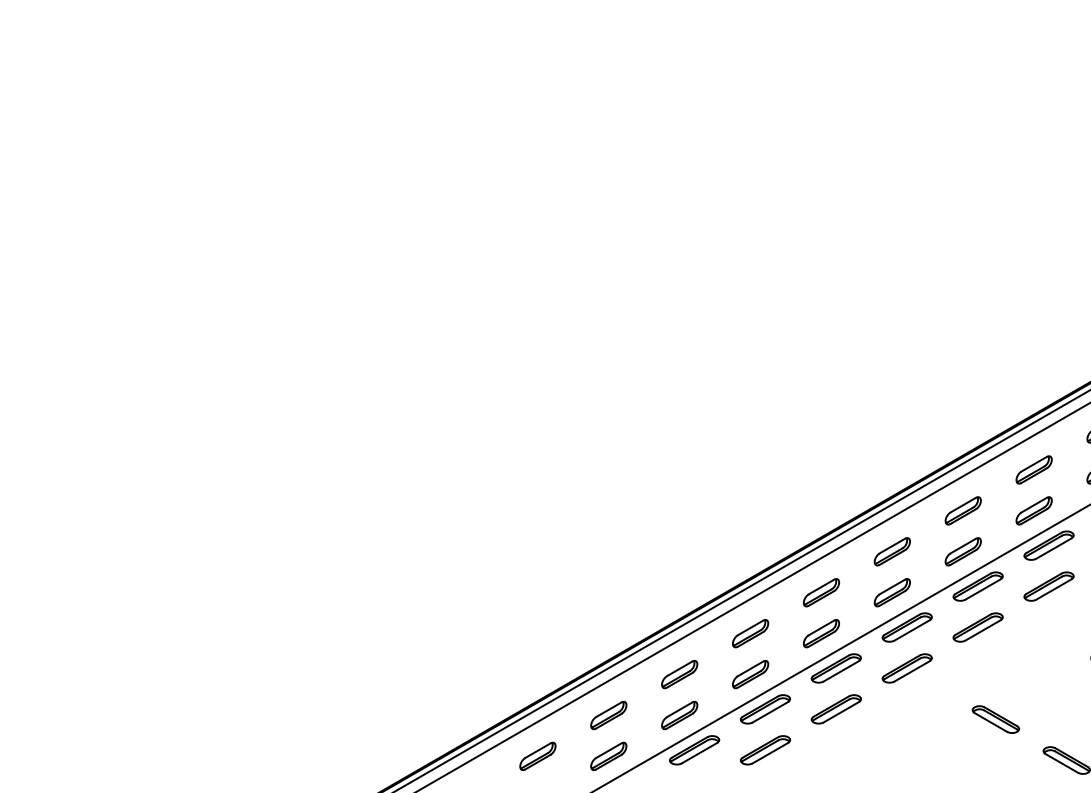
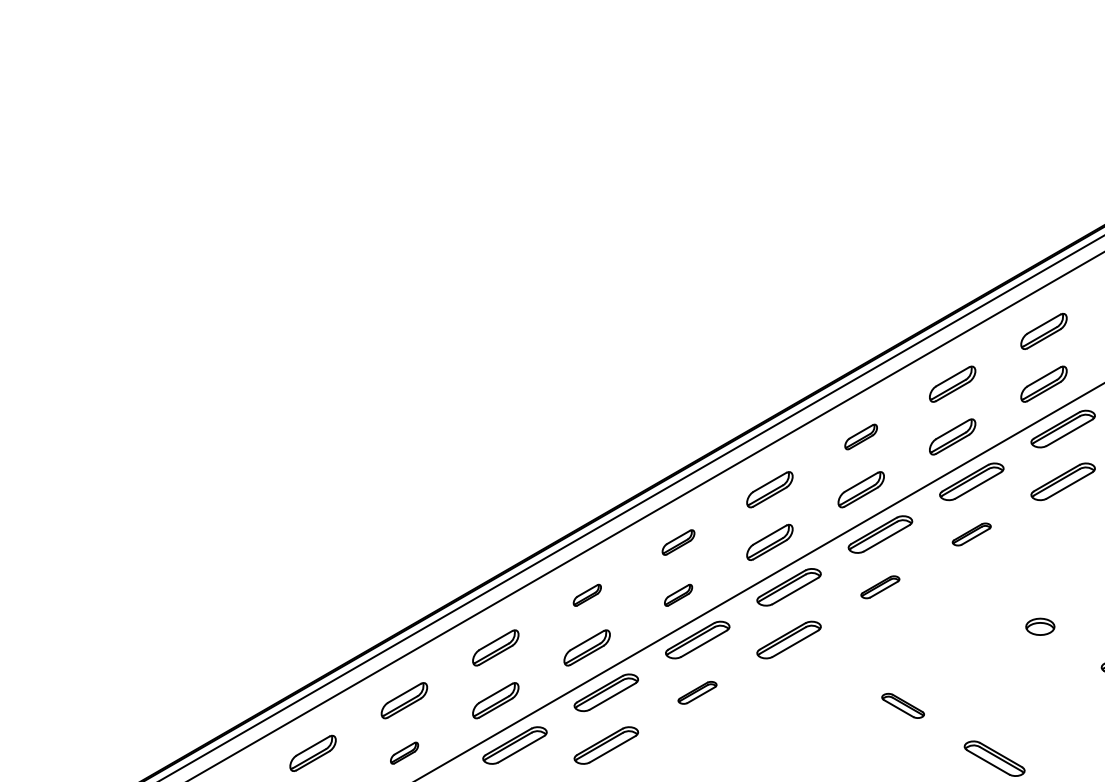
part: (962, 510) -> (860, 436), size x0.7
part: (1048, 586) -> (971, 534), size x0.6
part: (821, 592) -> (678, 542), size x0.7
part: (977, 627) -> (879, 587), size x0.6
part: (750, 633) -> (587, 595), size x0.6
part: (821, 633) -> (678, 595), size x0.6
part: (835, 709) -> (696, 692), size x0.6
part: (995, 719) -> (902, 705), size x0.7
part: (608, 755) -> (404, 752), size x0.6

